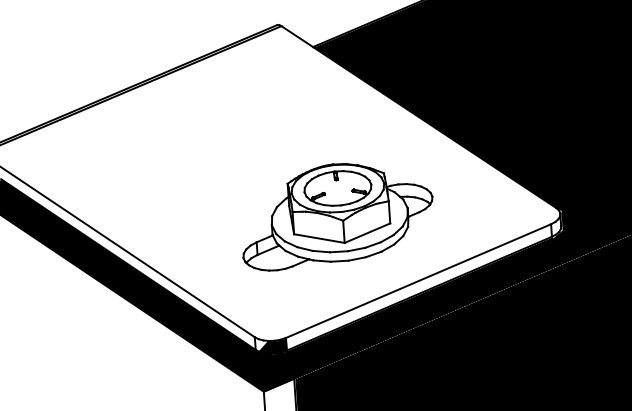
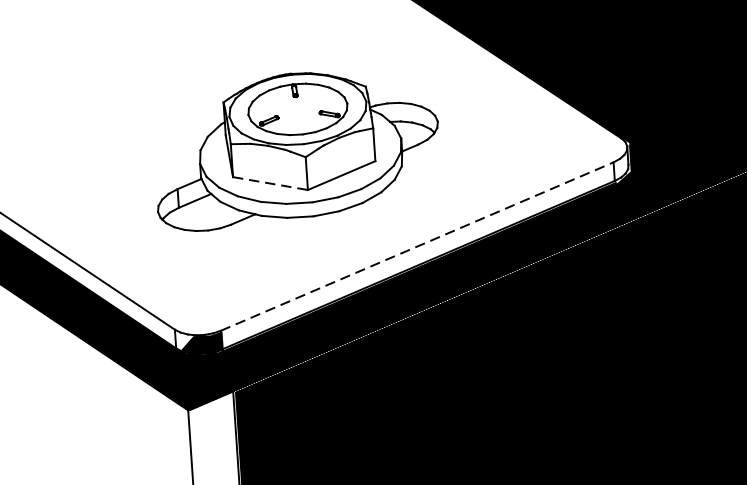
line: (319, 238) -> (270, 183), solid -> dashed
line: (418, 280) -> (417, 245), solid -> dashed

